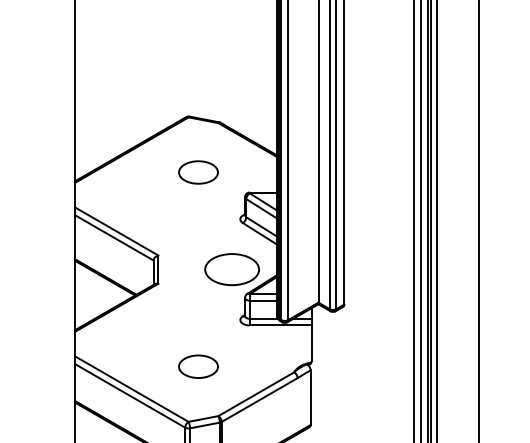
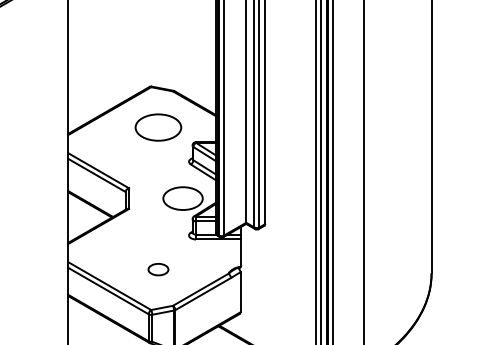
part: (198, 172) -> (158, 127), size x1.6
part: (198, 366) -> (158, 269), size x0.7

